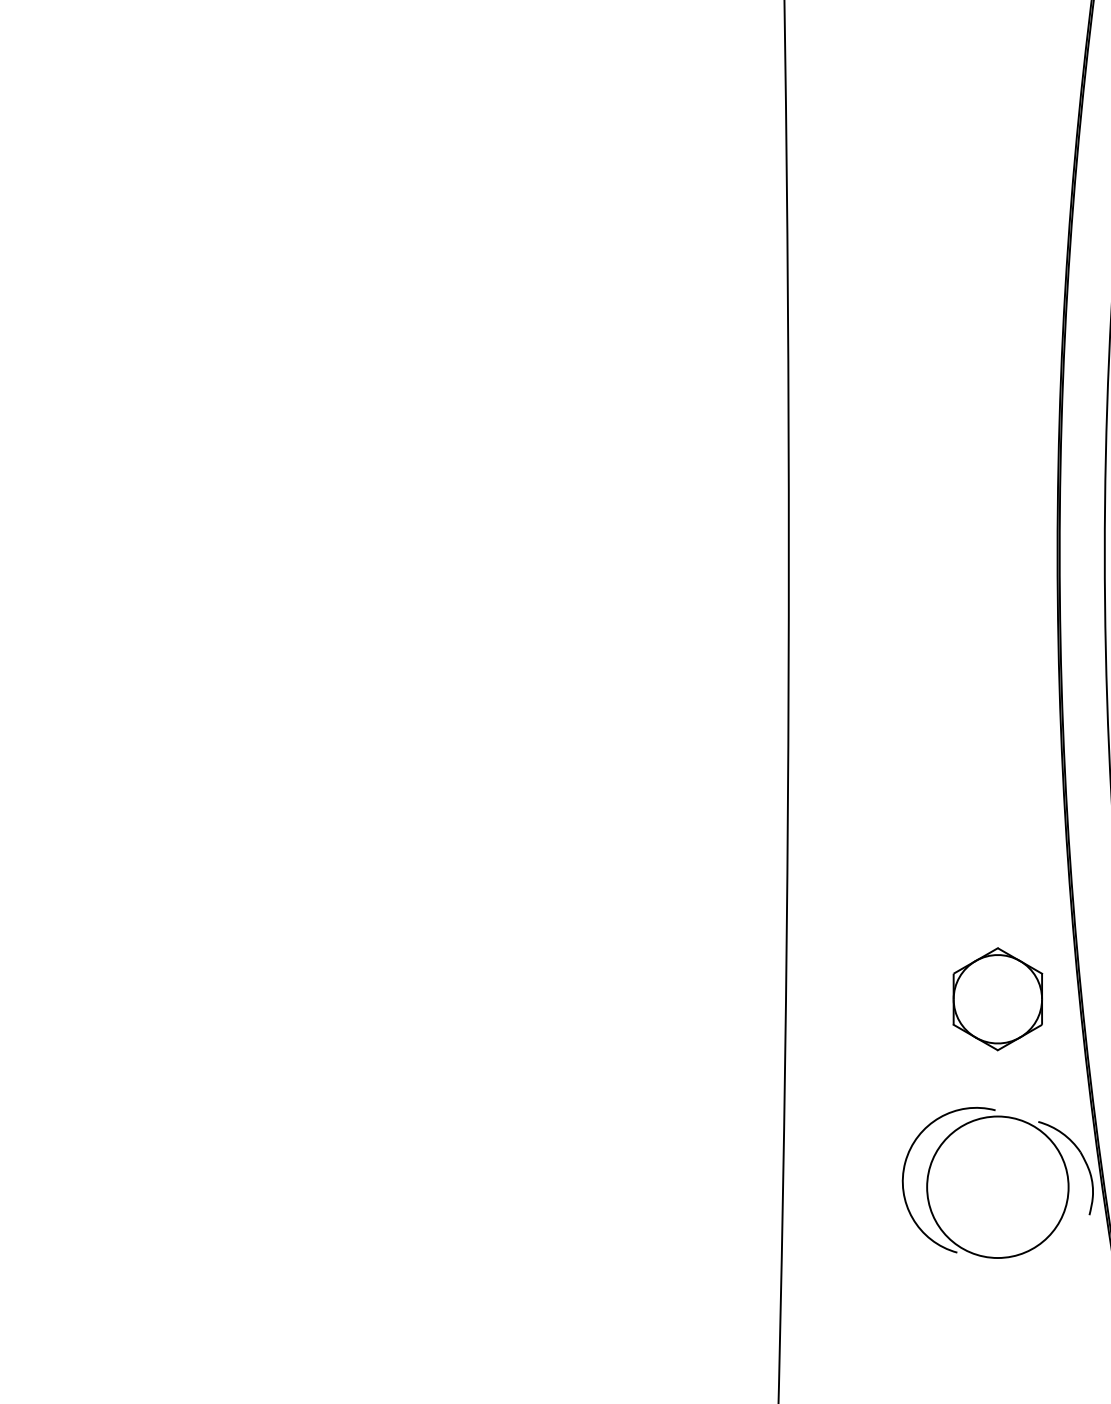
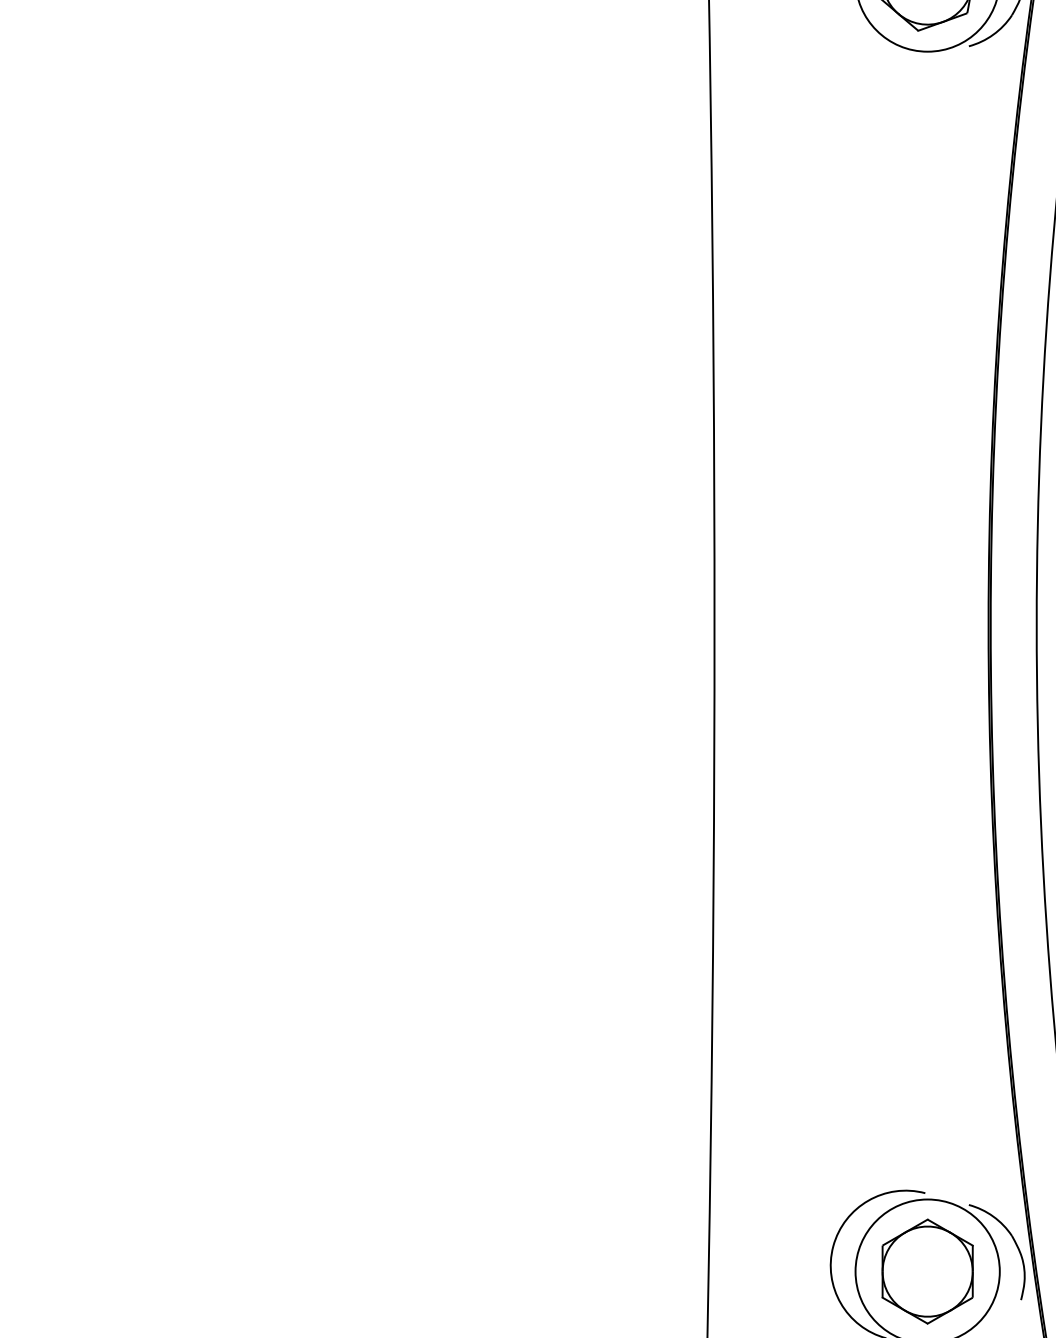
part: (997, 999) -> (927, 1271), moved

